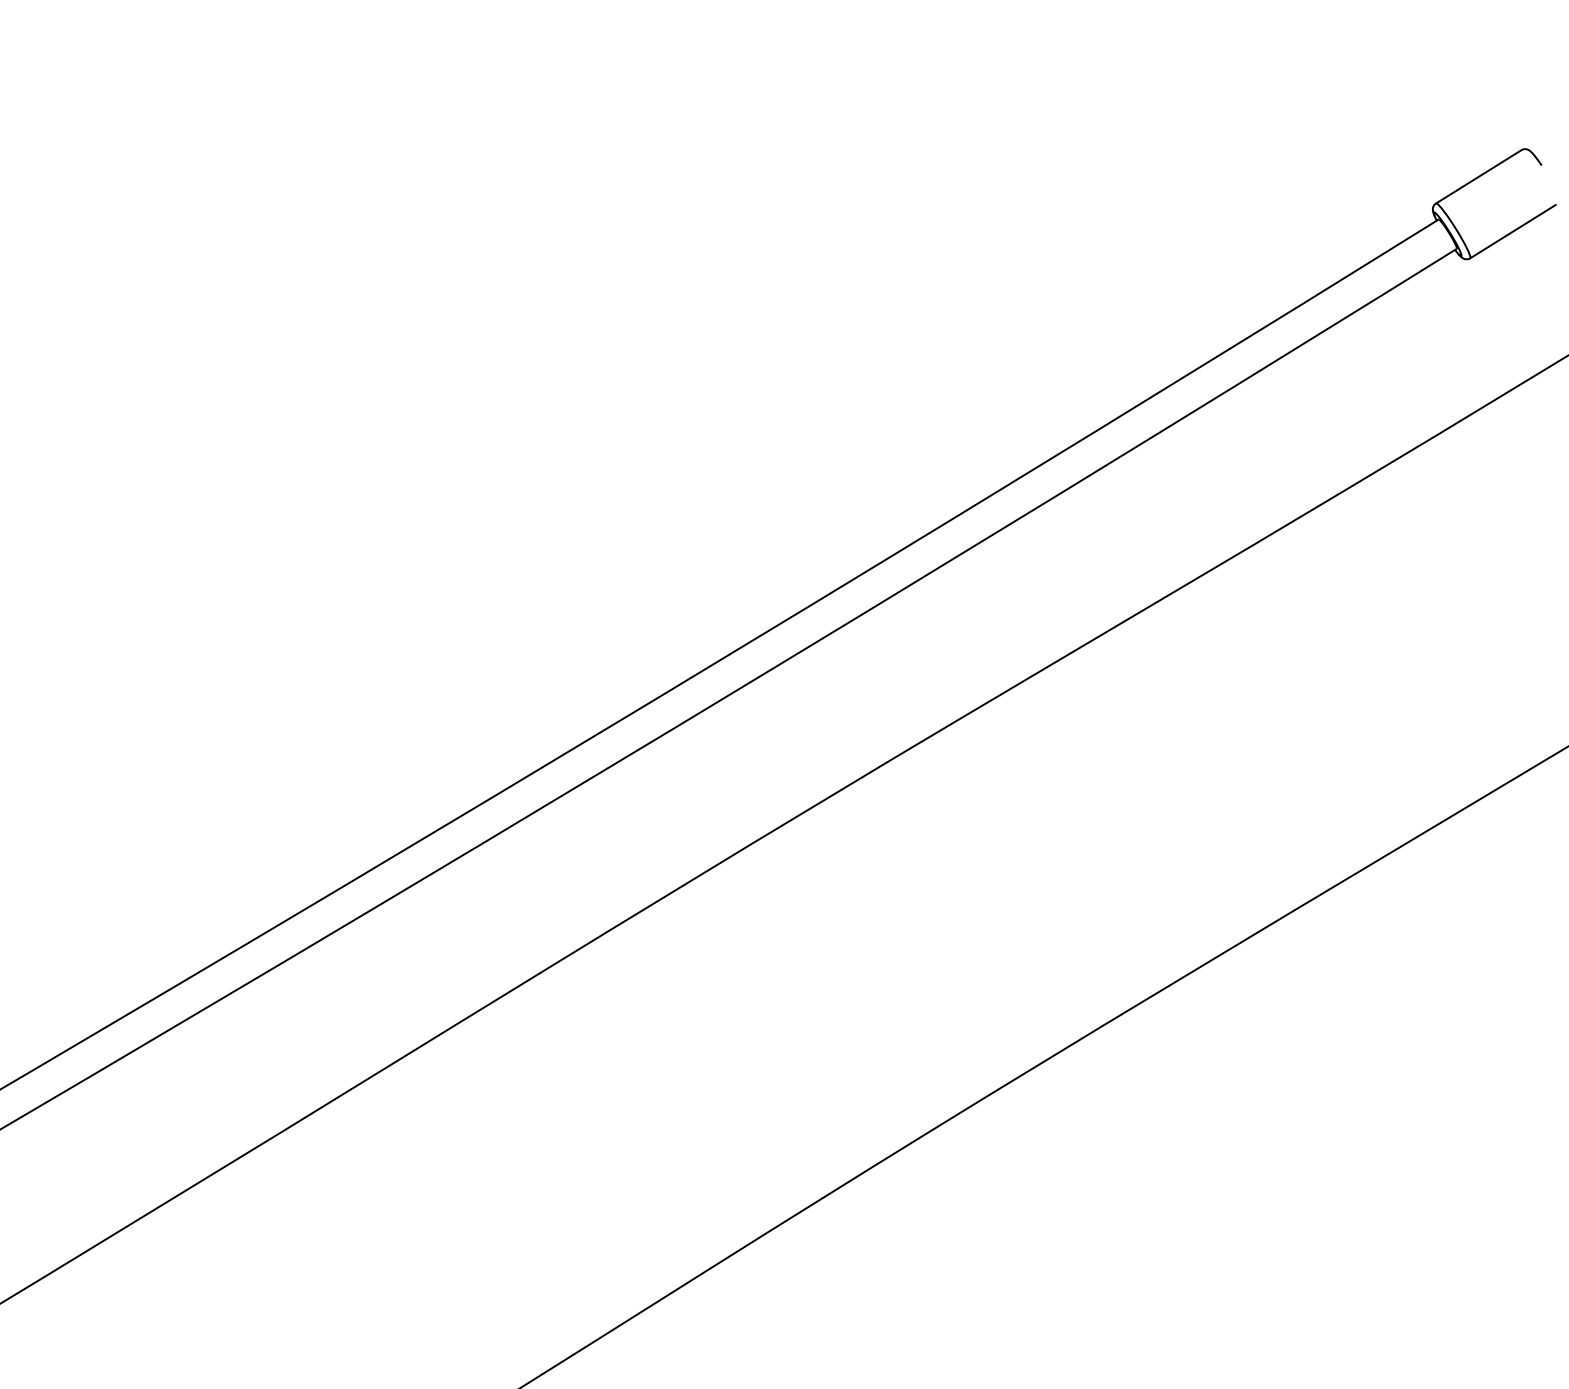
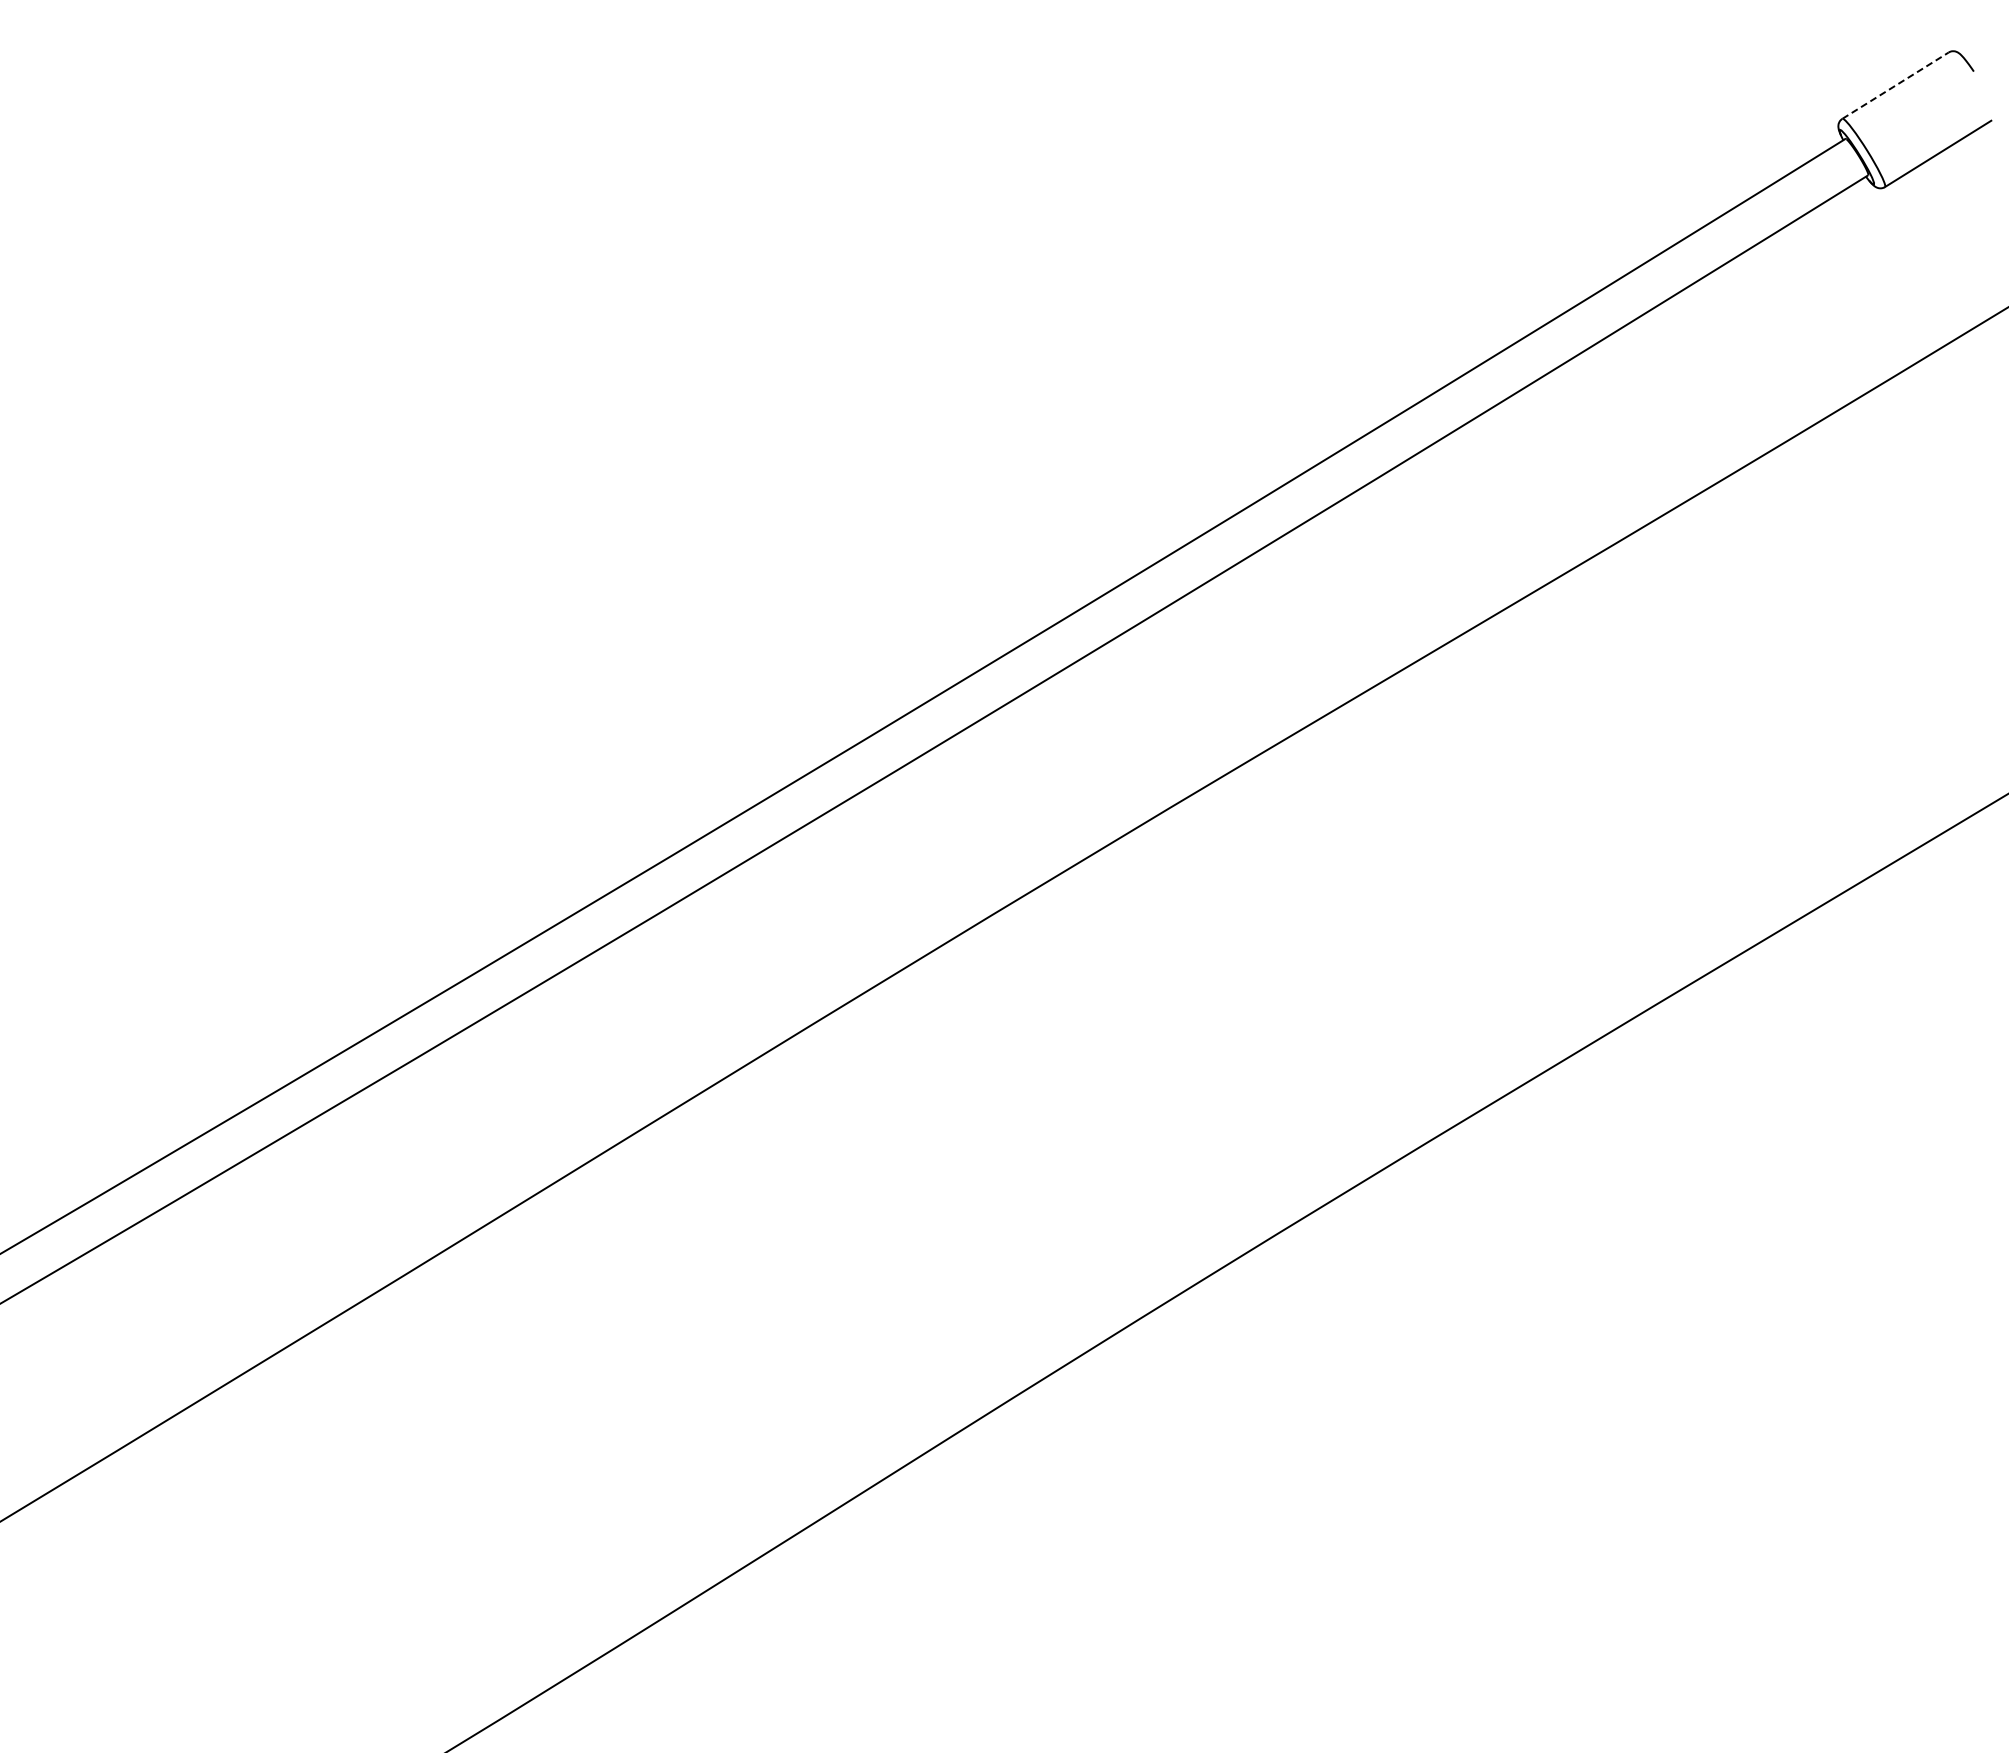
line: (1478, 176) -> (1895, 85), solid -> dashed

